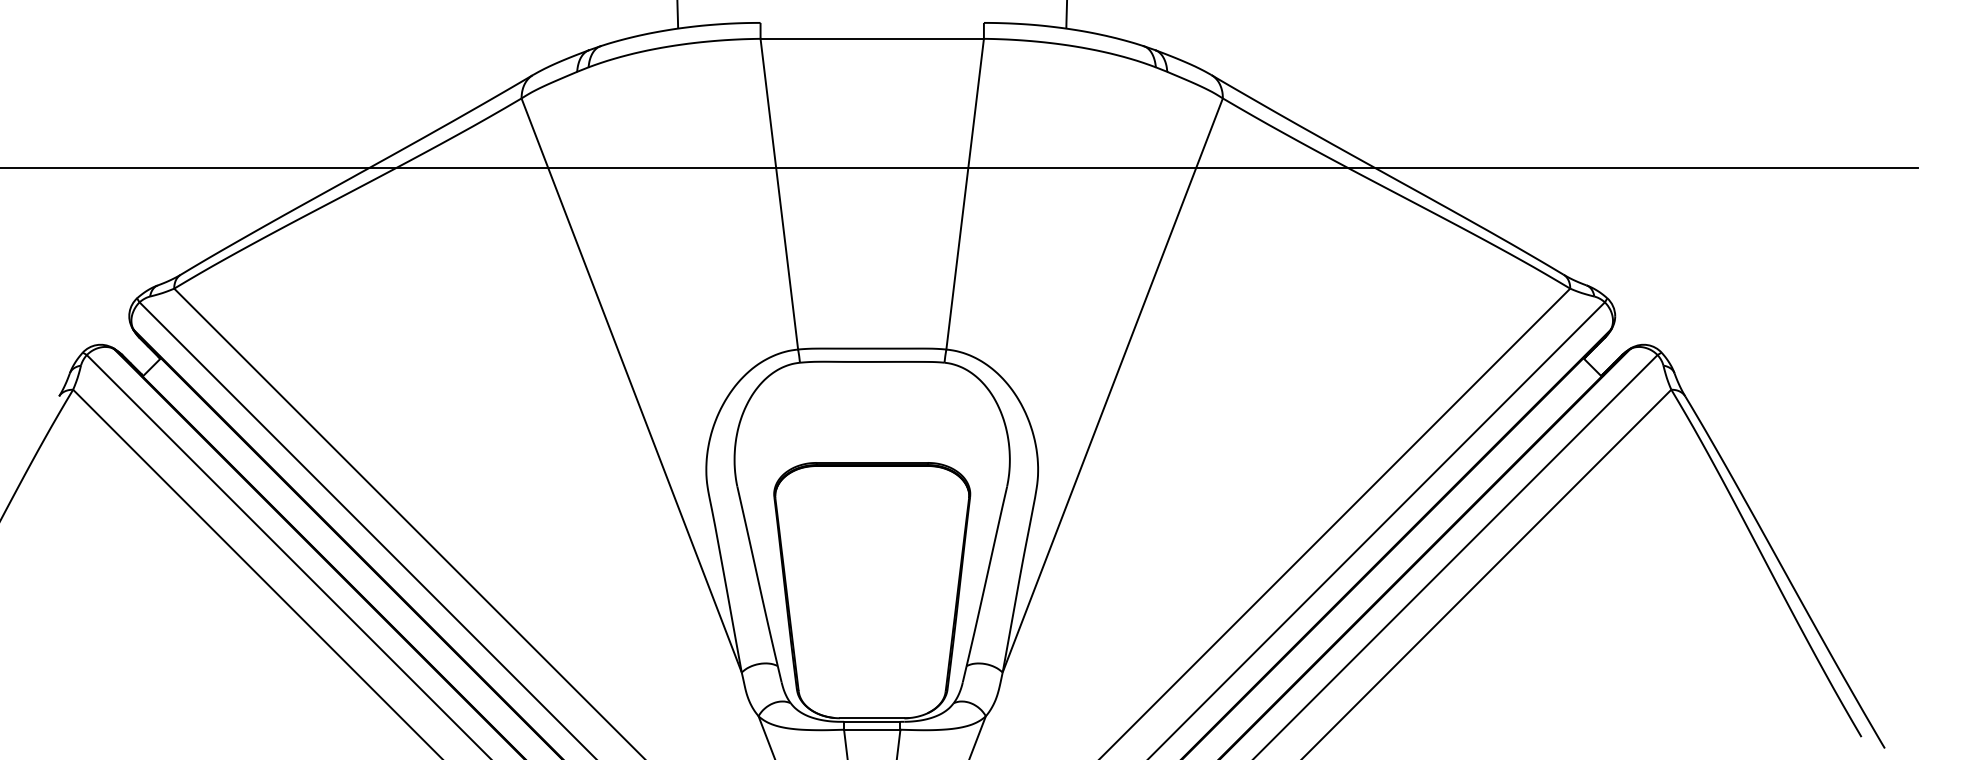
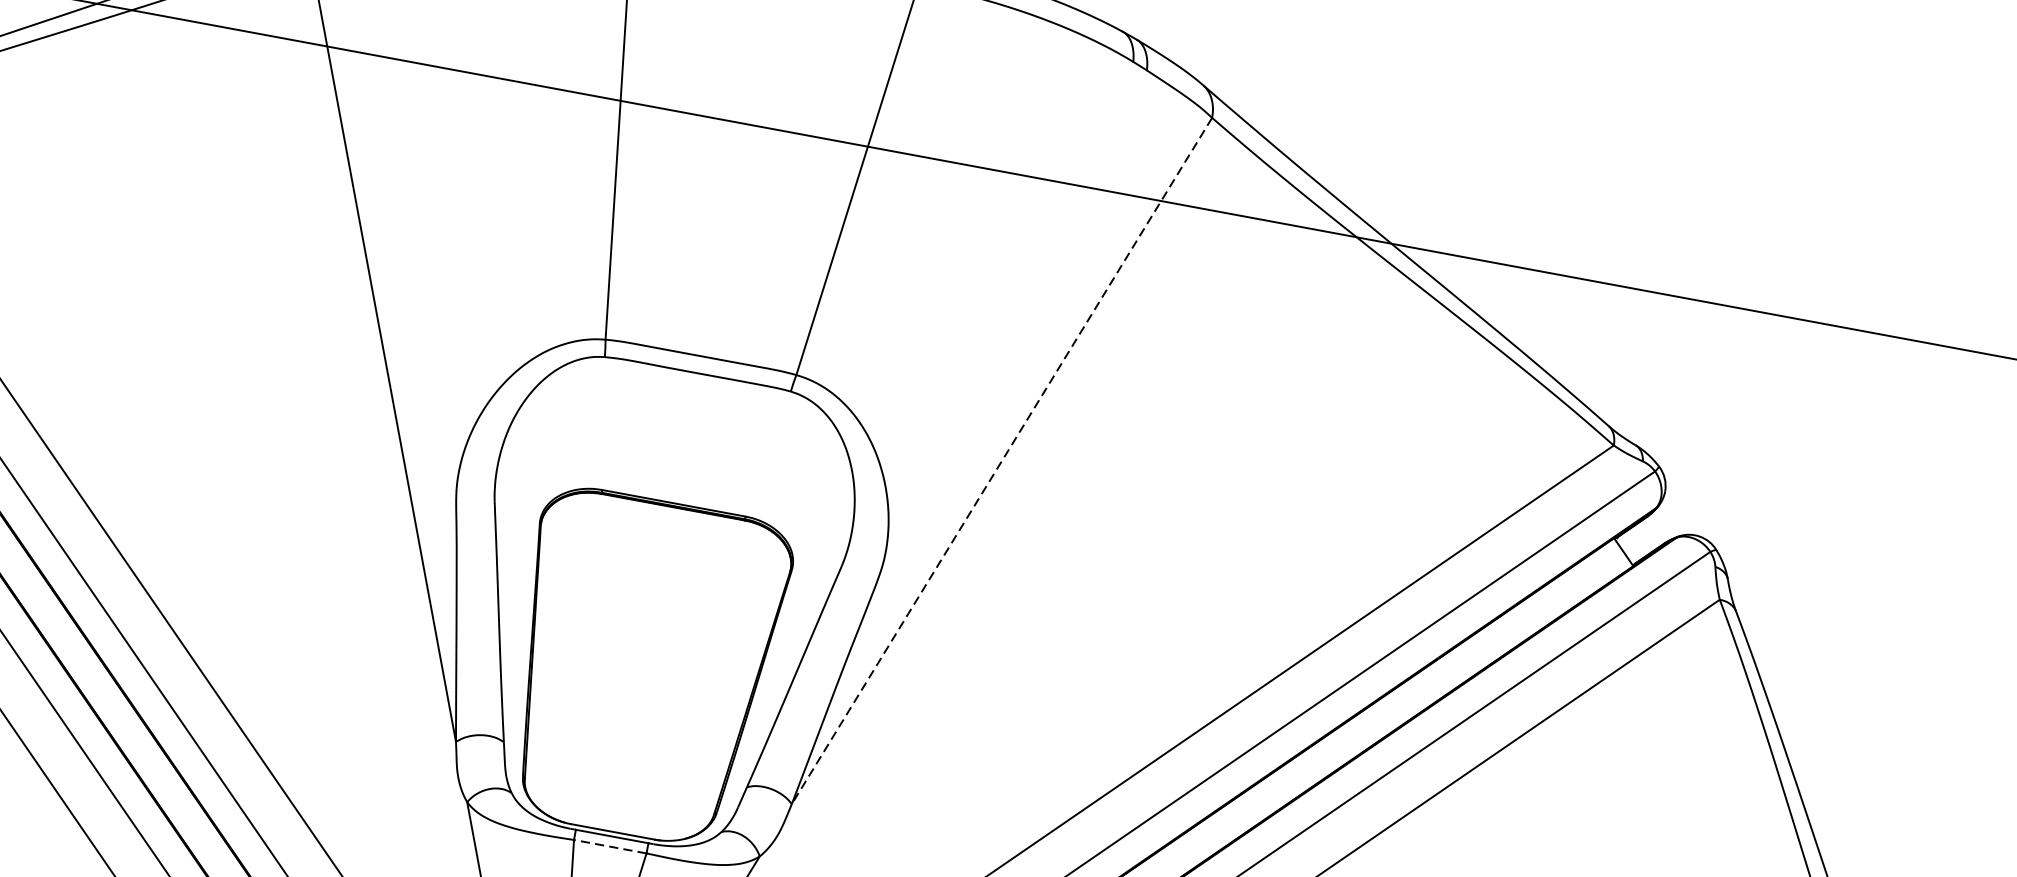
line: (1112, 386) -> (1001, 462), solid -> dashed
line: (871, 729) -> (609, 846), solid -> dashed

